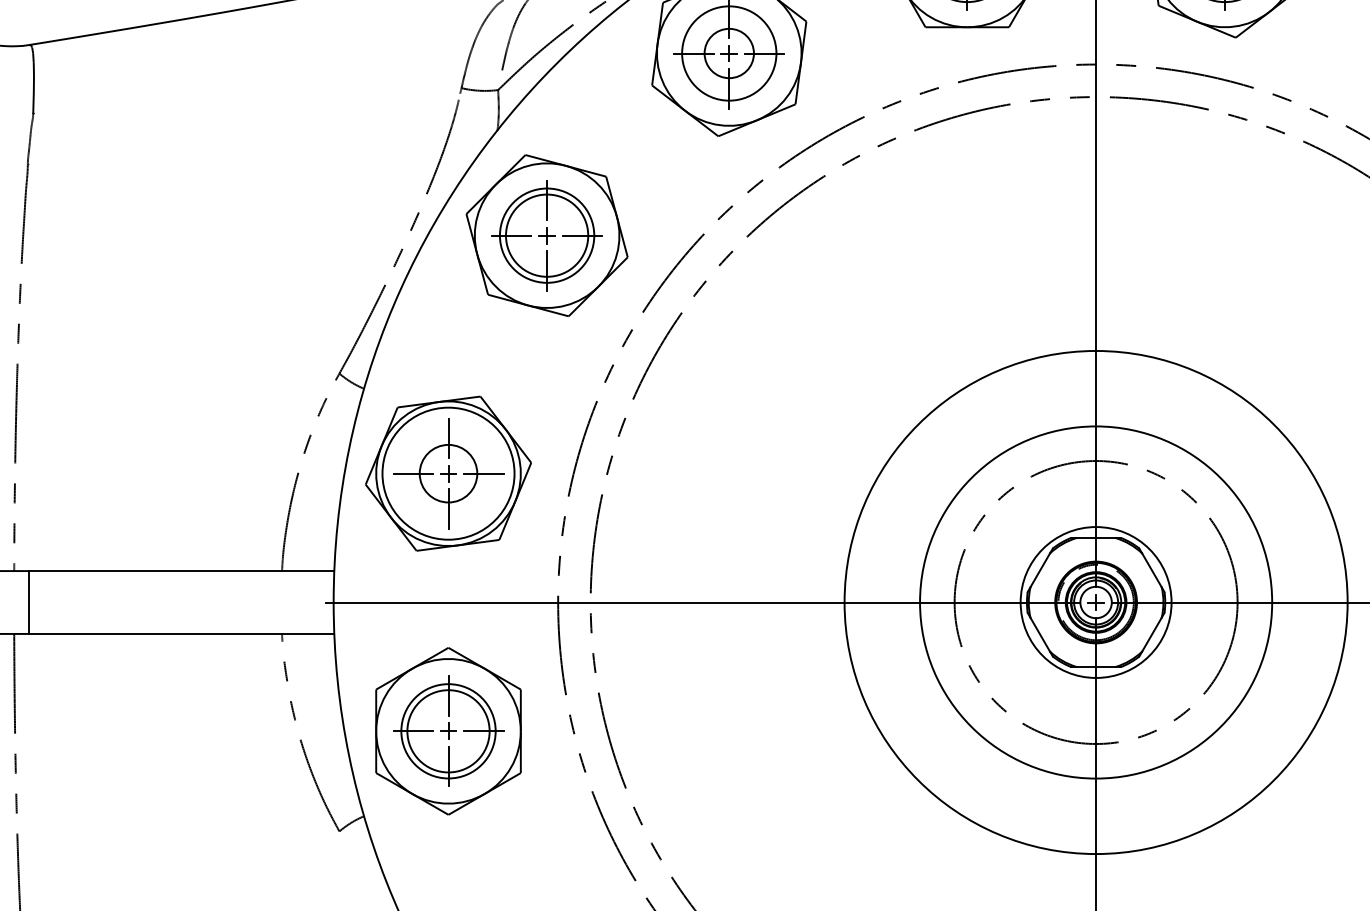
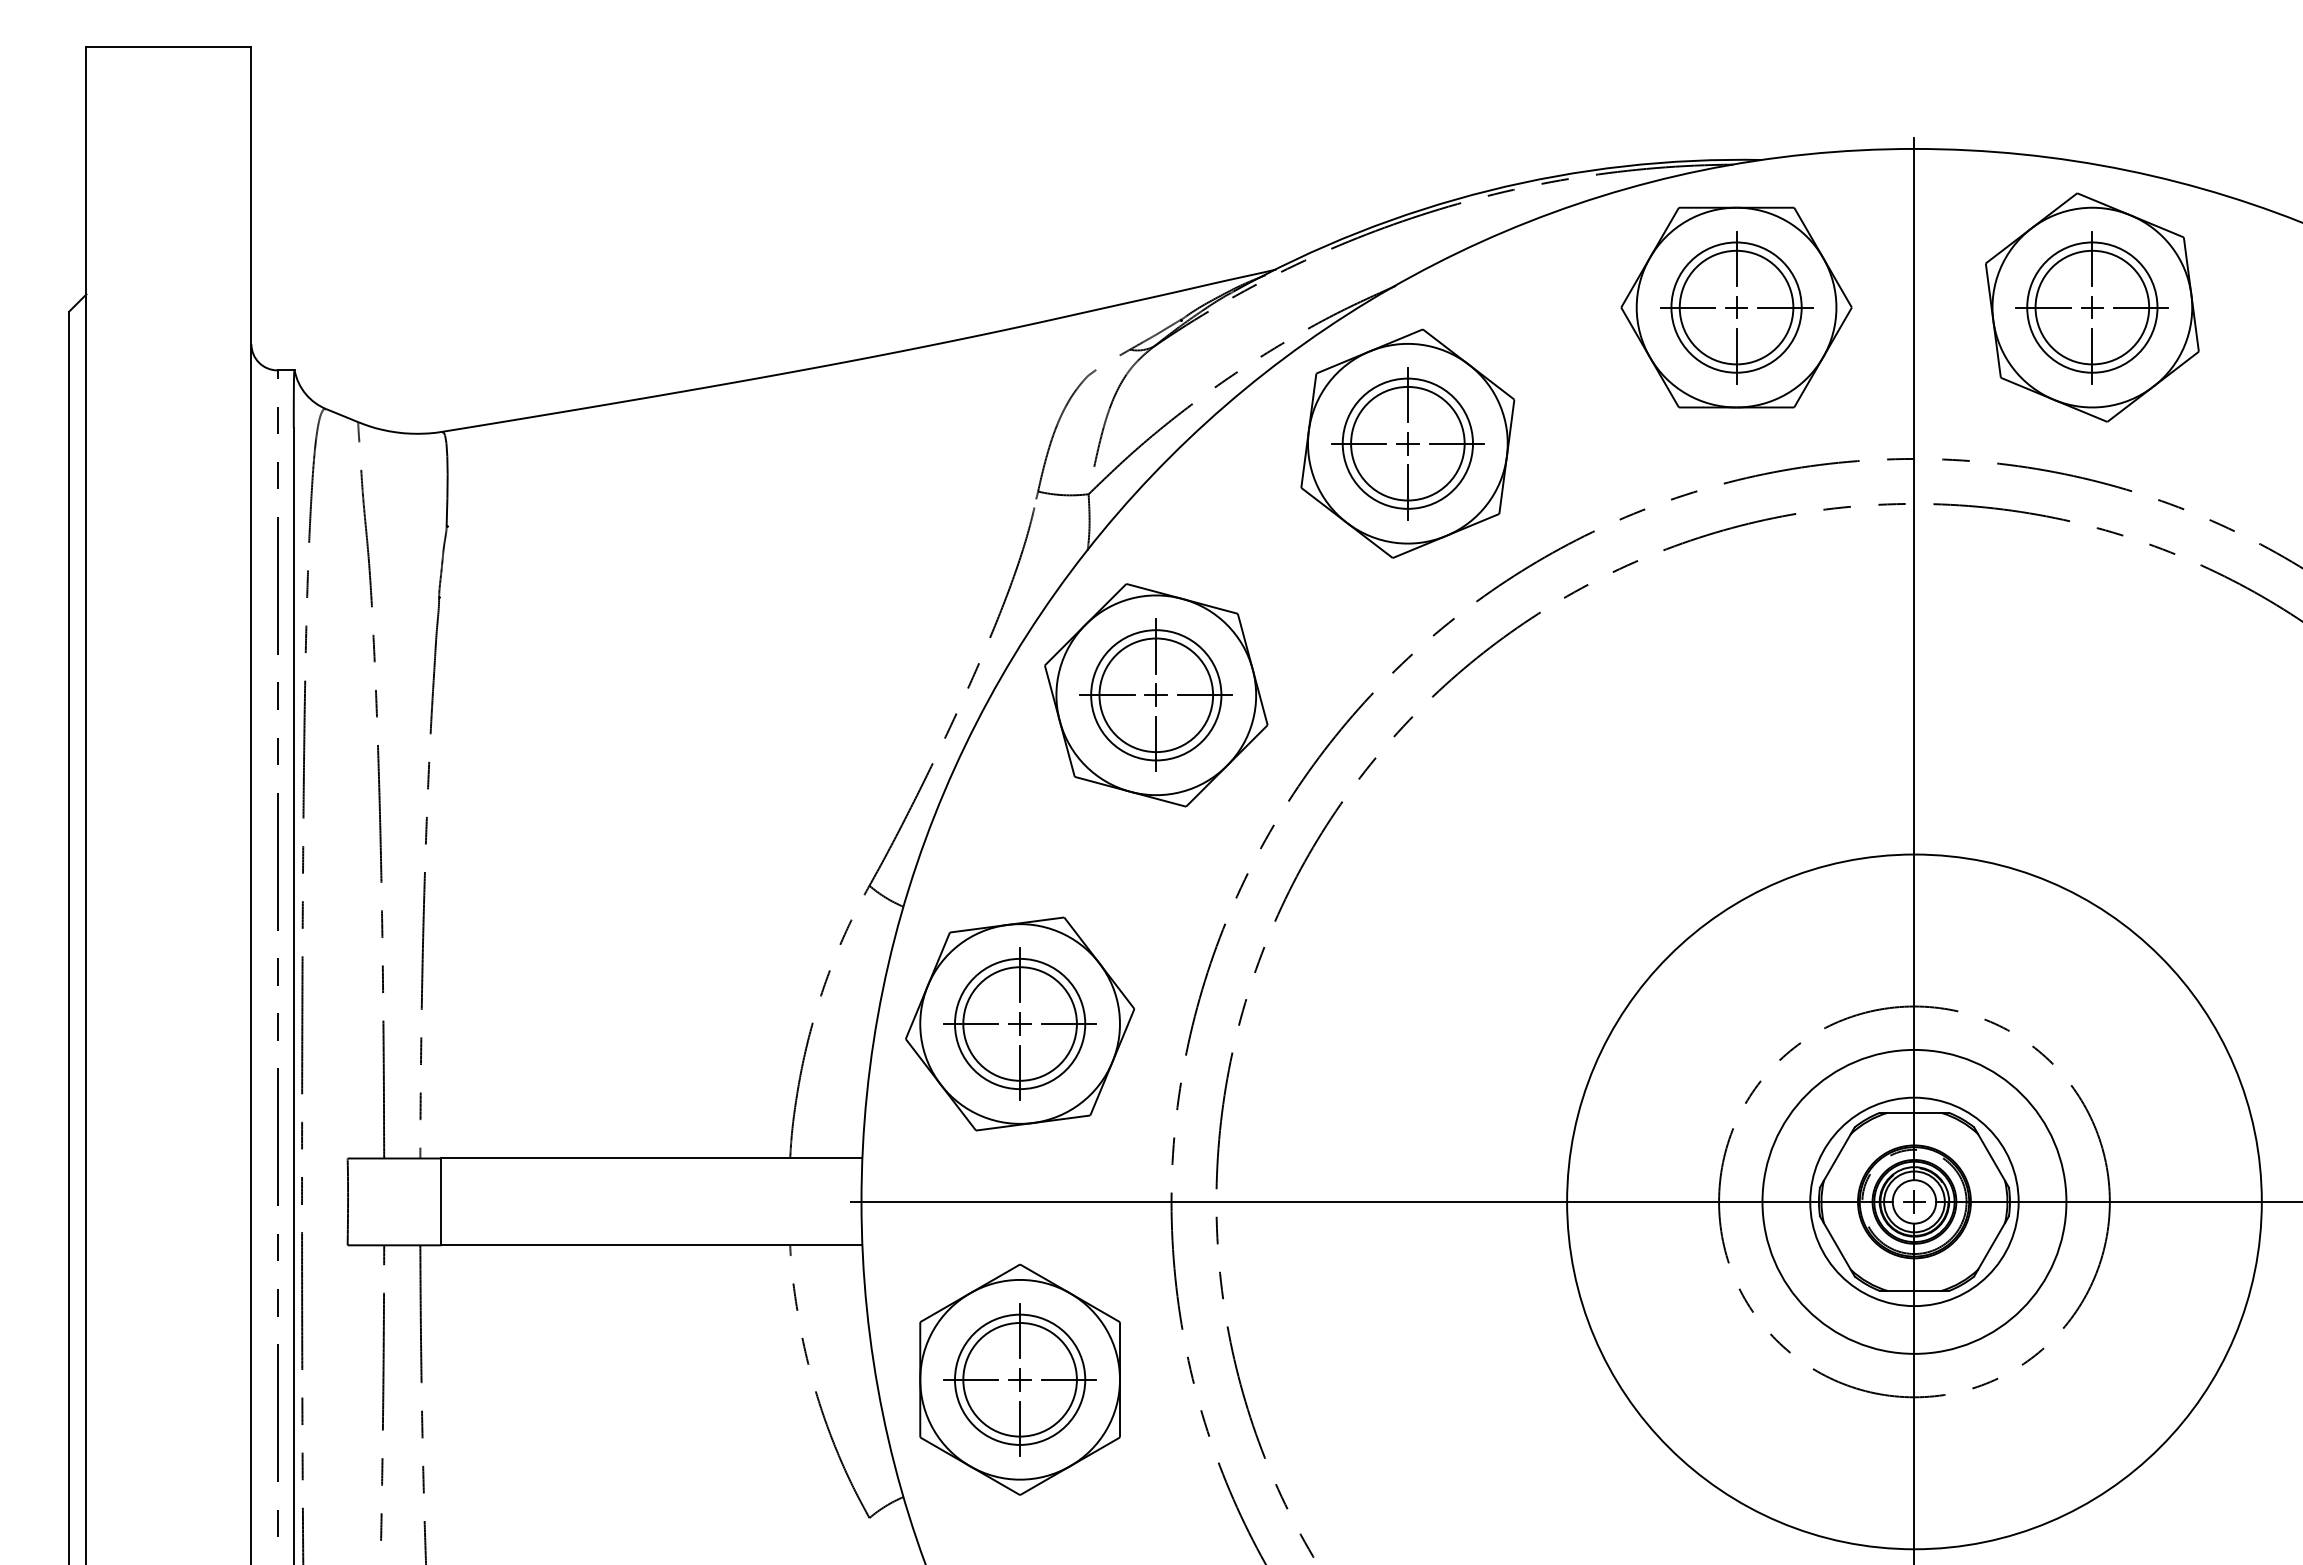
circle: (729, 53) -> (1407, 443), size x1.67
circle: (448, 473) -> (1019, 1023), size x1.43
circle: (448, 473) -> (1020, 1023), size x0.71
circle: (1096, 602) -> (1914, 1201), size x0.62

